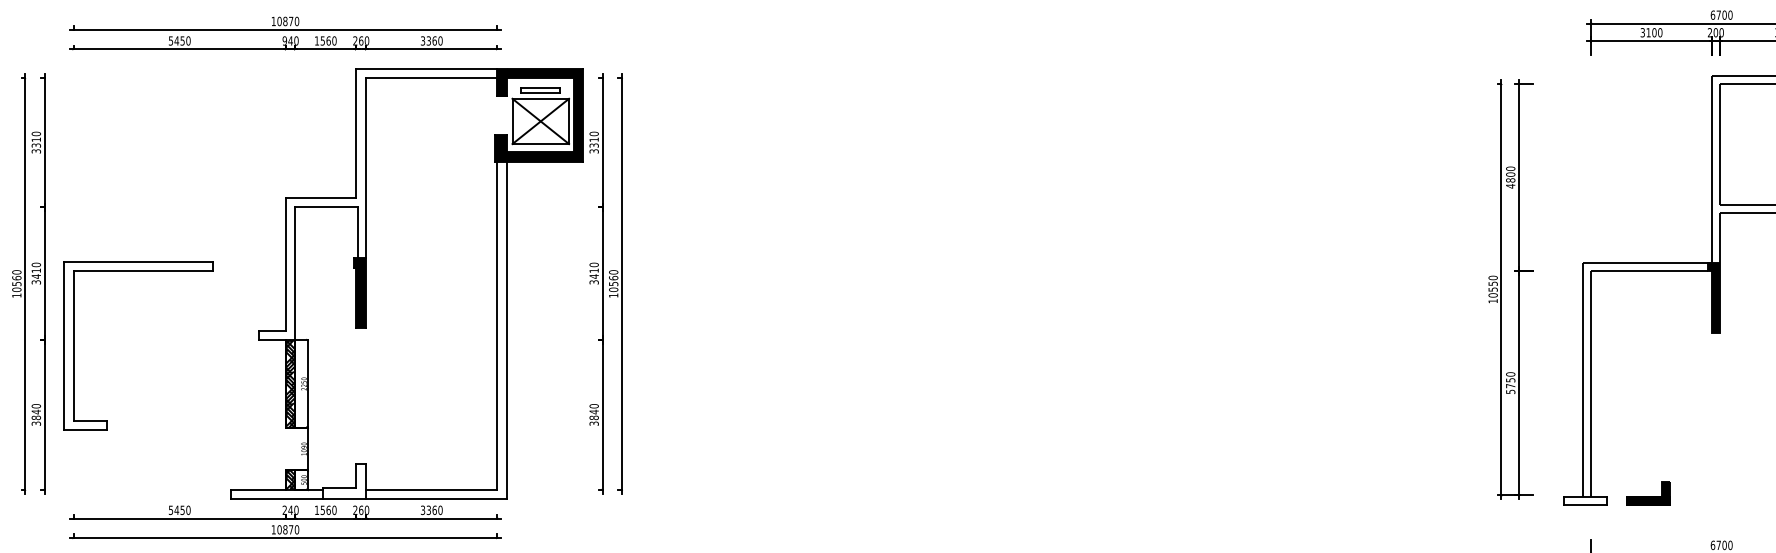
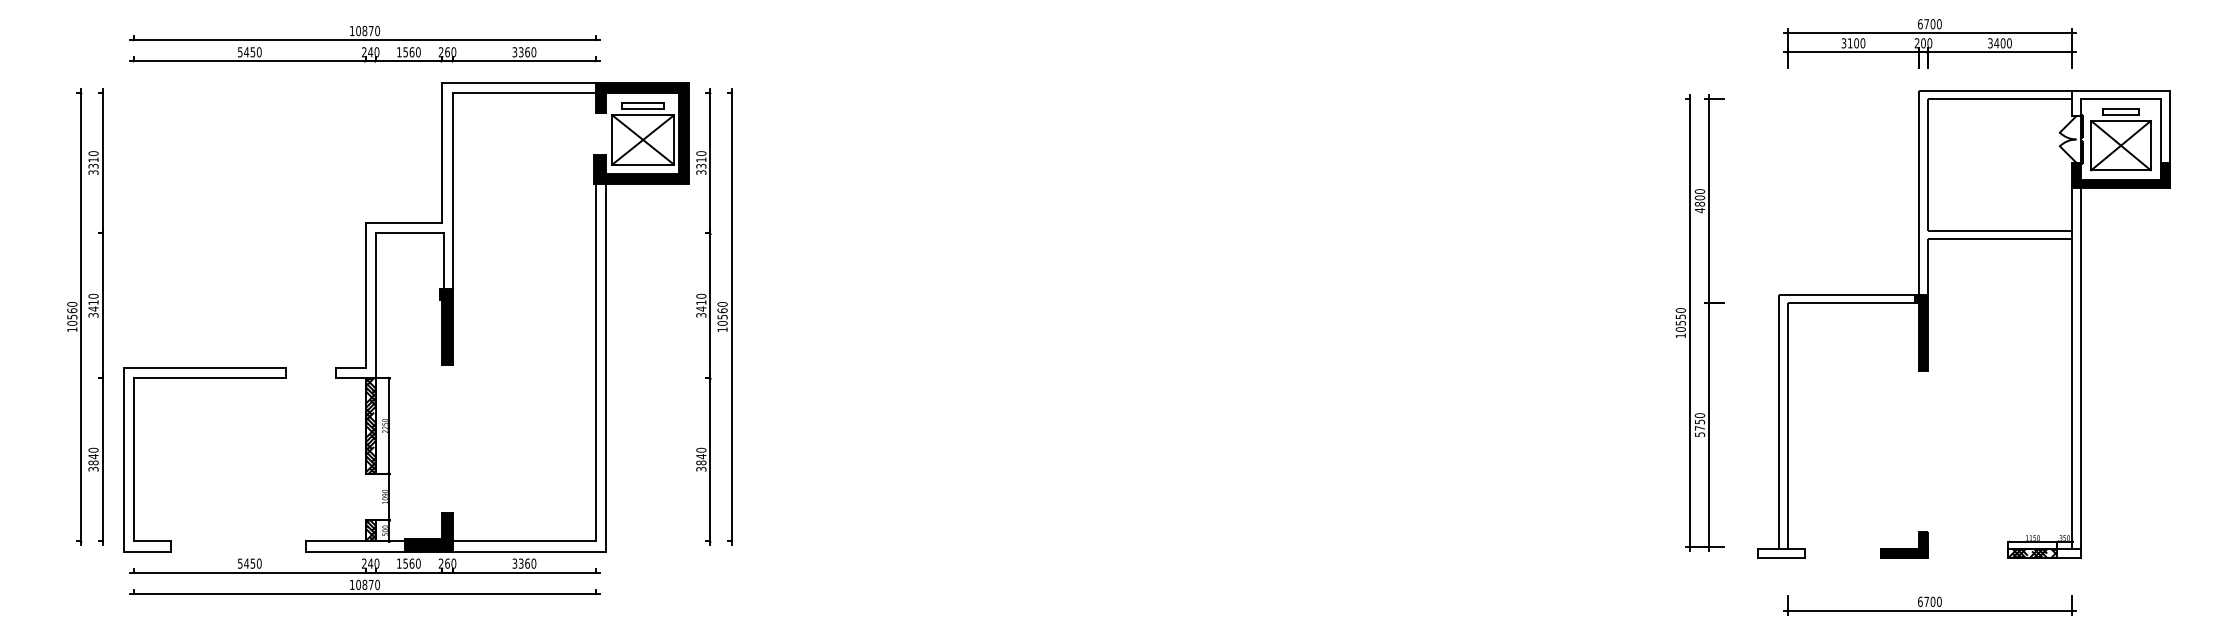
text: (284, 41) -> (363, 52), 940 -> 240
part: (73, 345) -> (134, 459), moved
fill: (344, 481) -> (429, 532), added
part: (1648, 492) -> (1904, 544), moved

